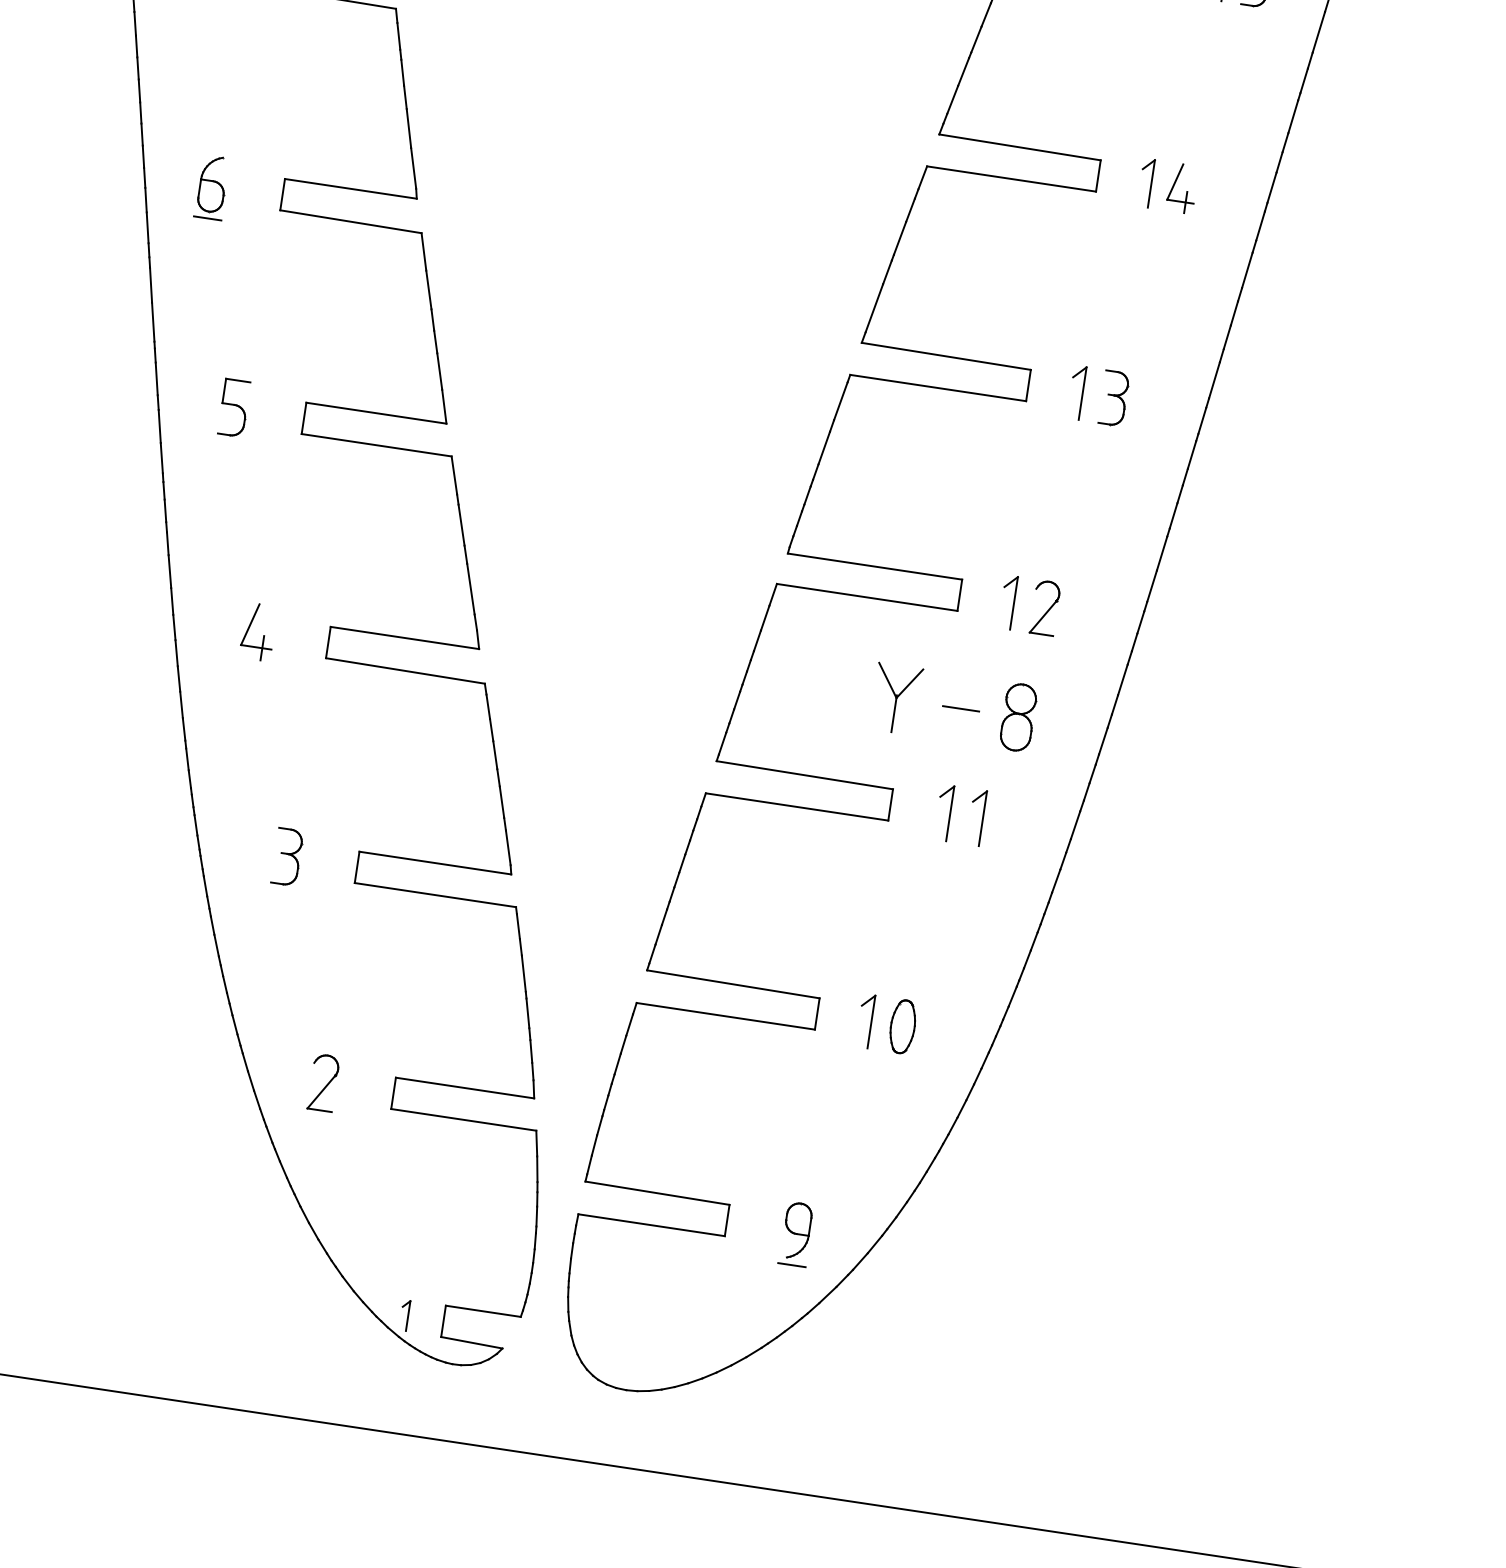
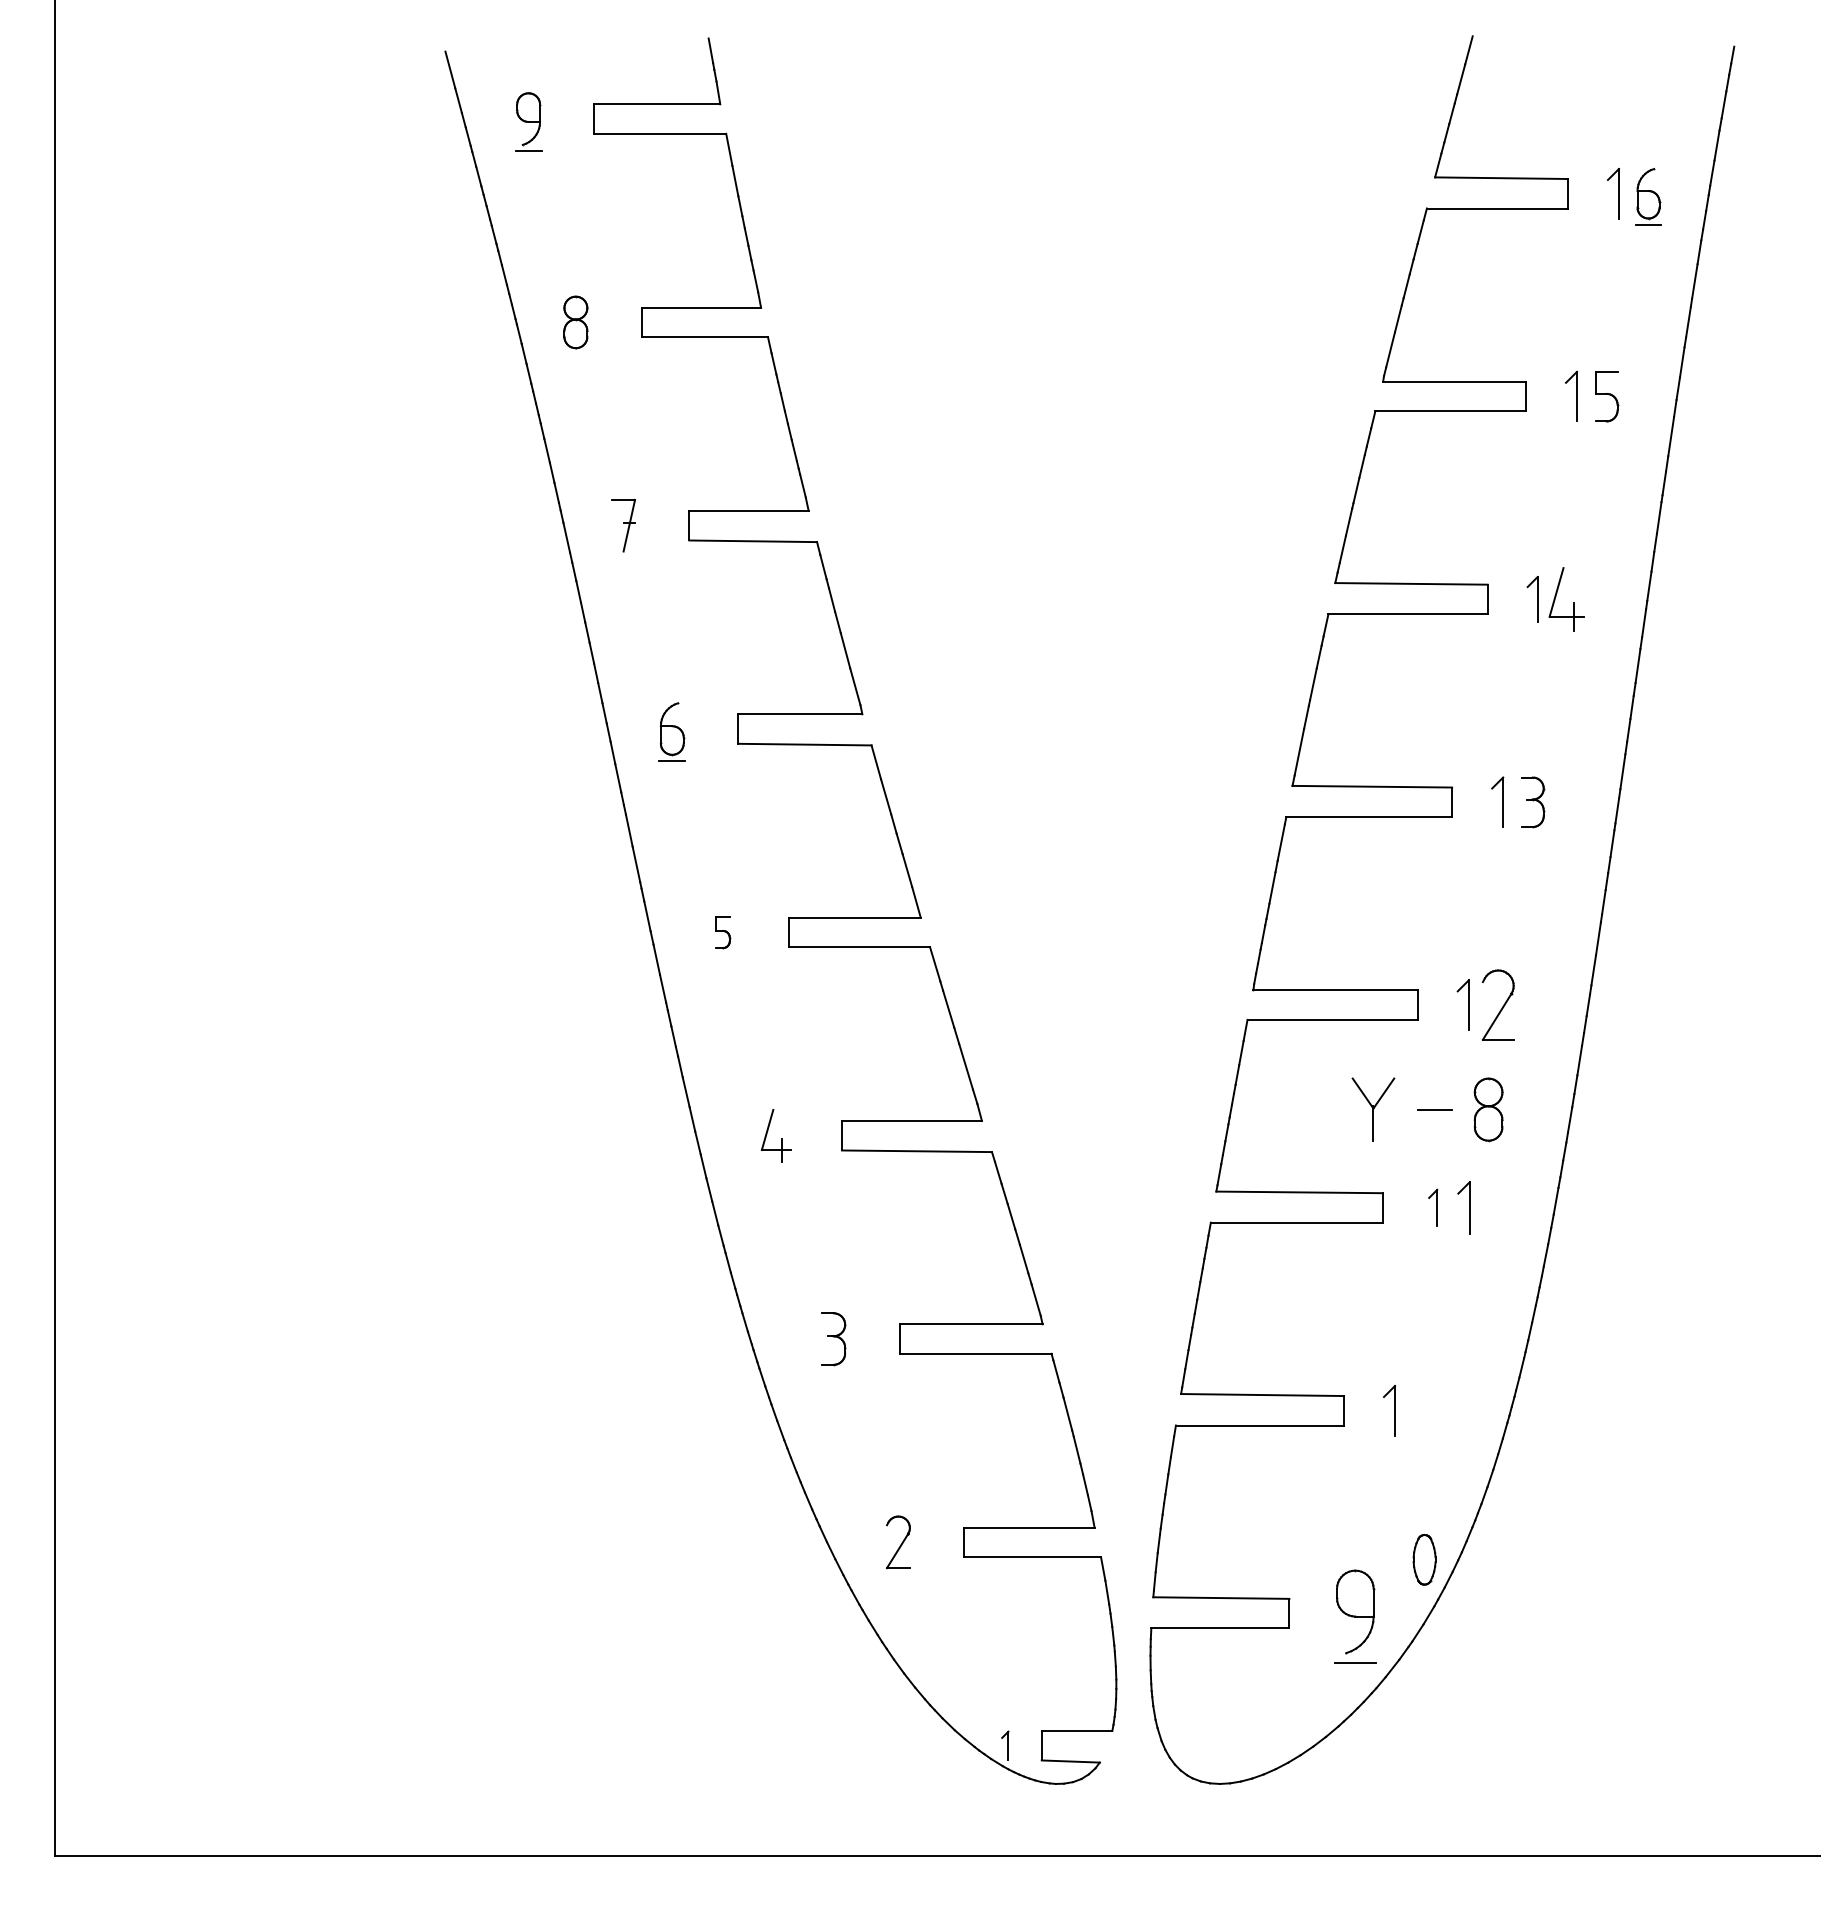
part: (1181, 188) -> (1566, 599), size x1.4
part: (233, 408) -> (722, 932), size x0.6
part: (1045, 607) -> (1498, 1004), size x1.4
part: (943, 812) -> (1432, 1207), size x0.7
part: (902, 1026) -> (1424, 1559), moved
part: (795, 1233) -> (1354, 1616), size x1.6

